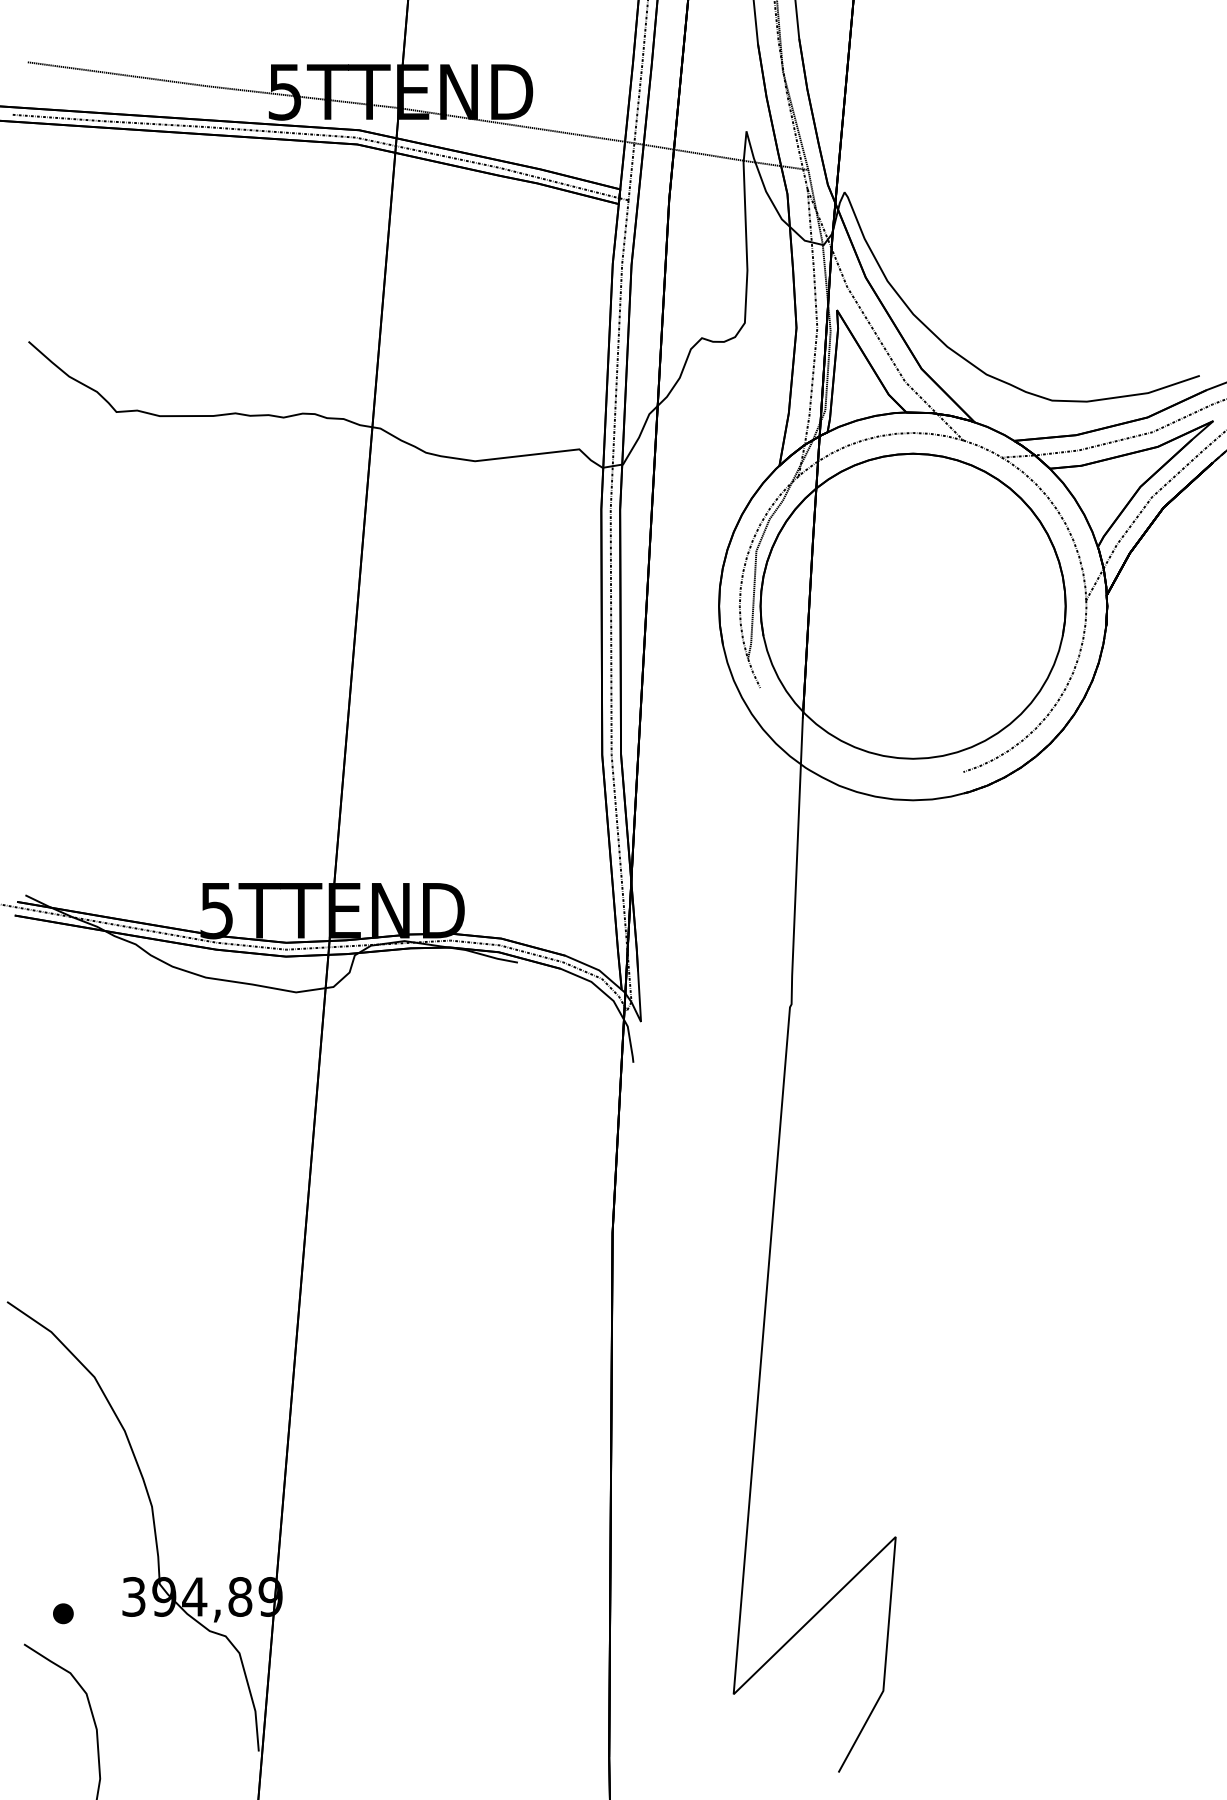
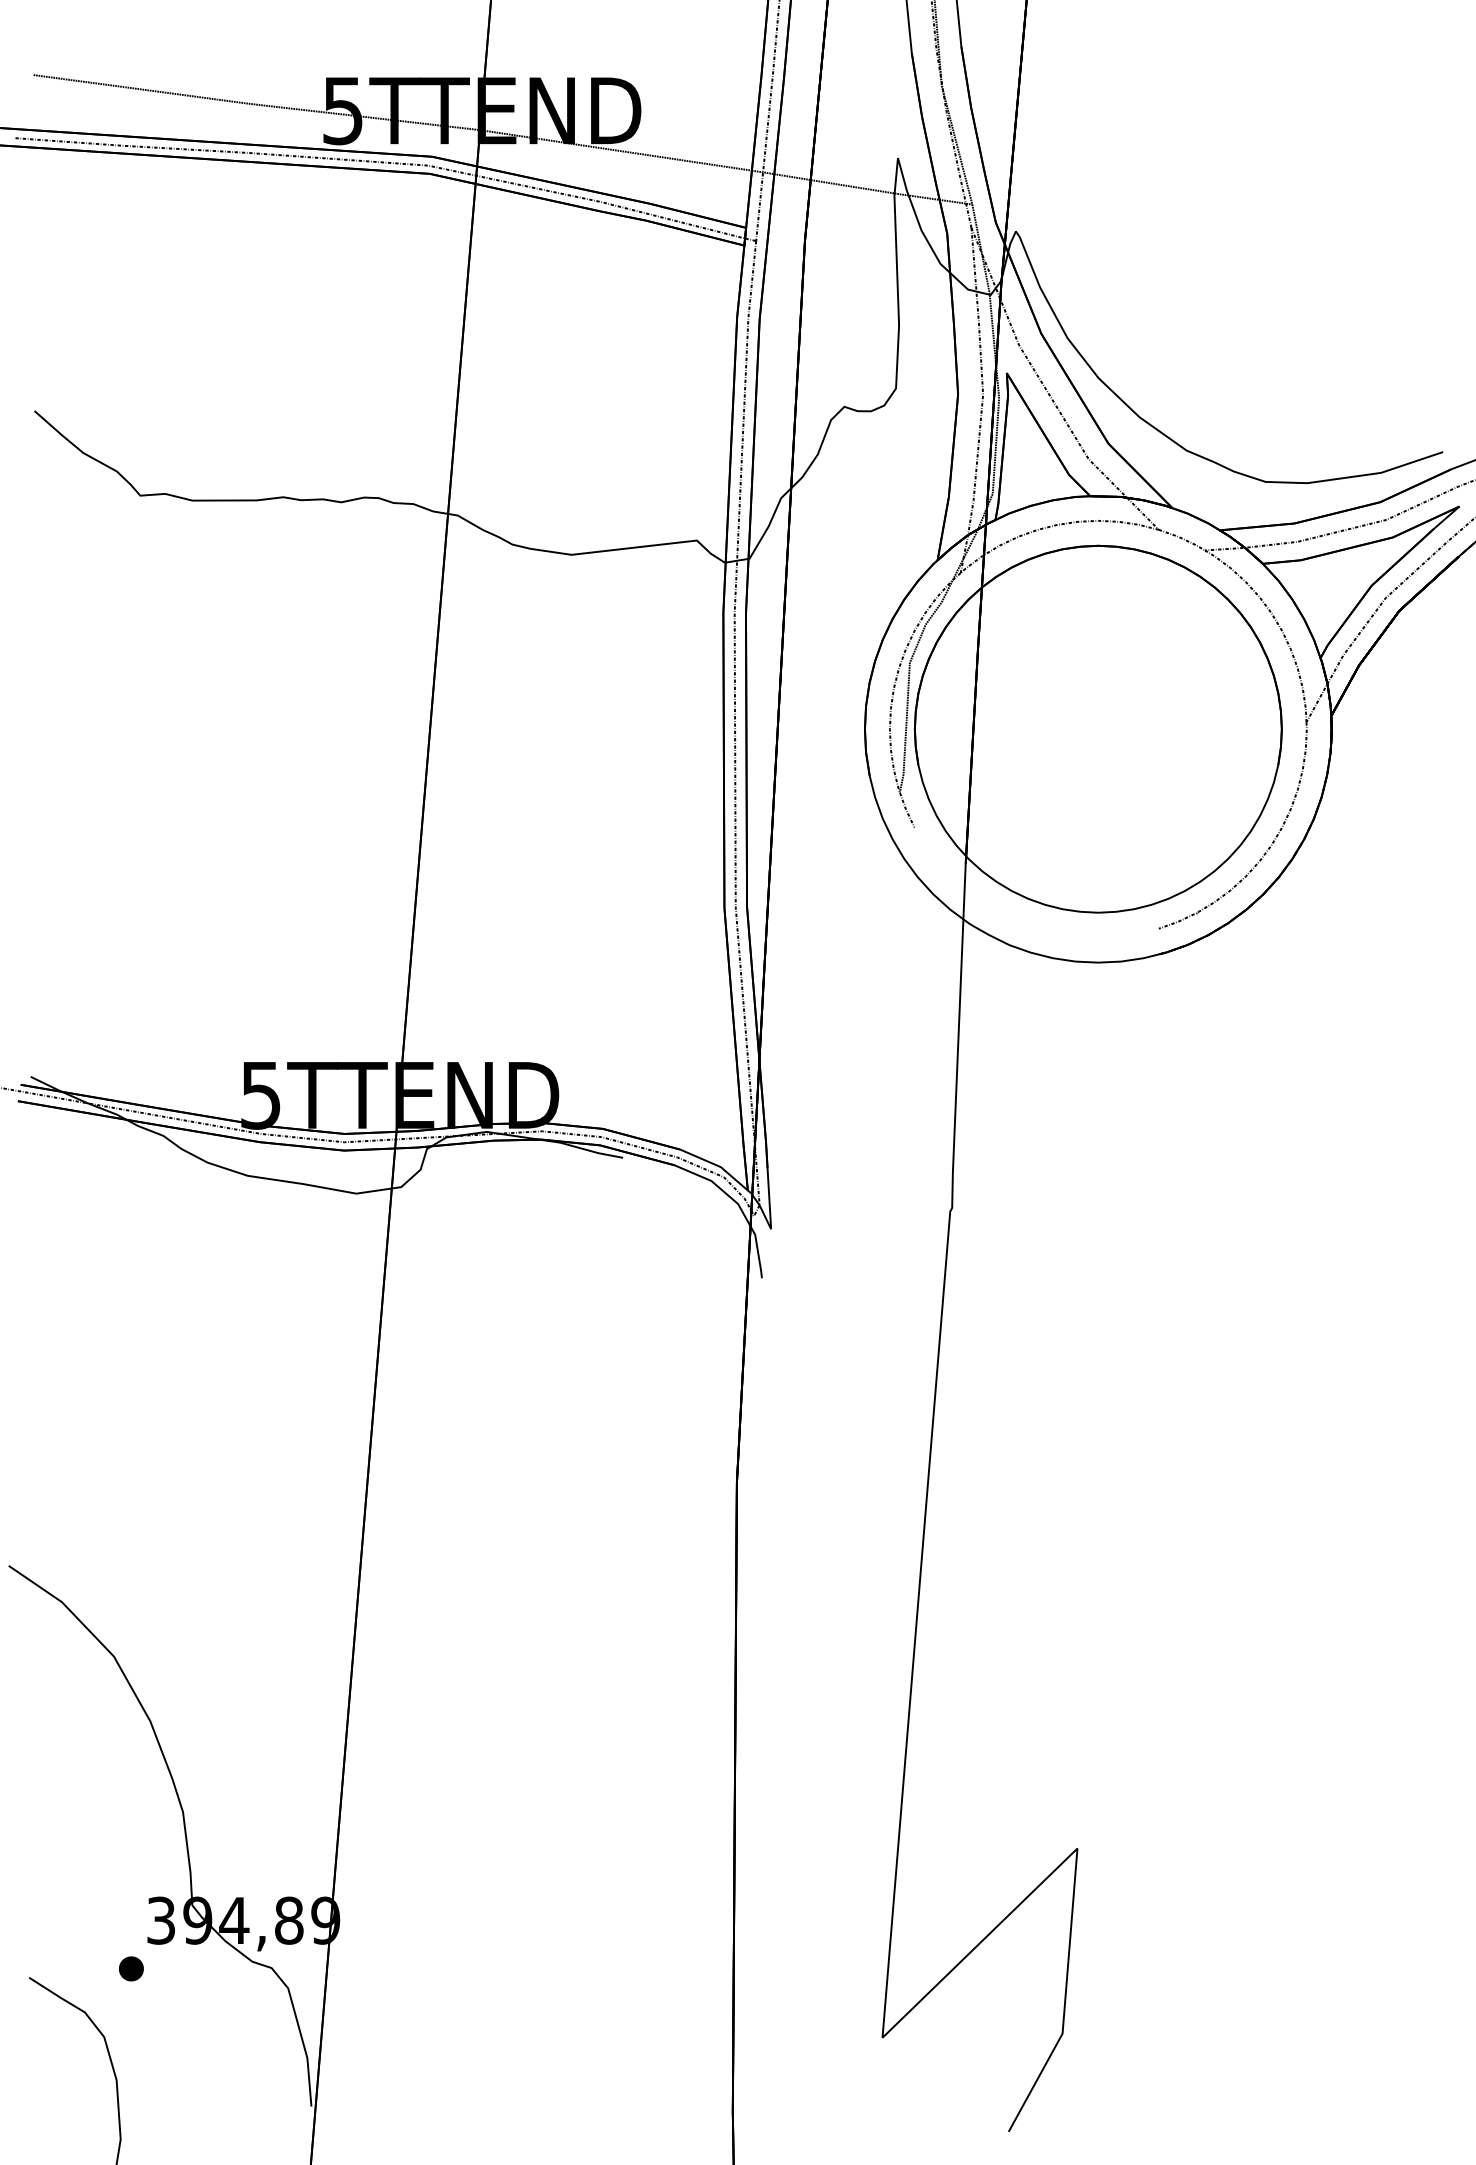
part: (63, 1613) -> (131, 1968), moved

